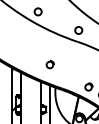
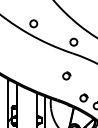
part: (50, 64) -> (66, 75), moved

